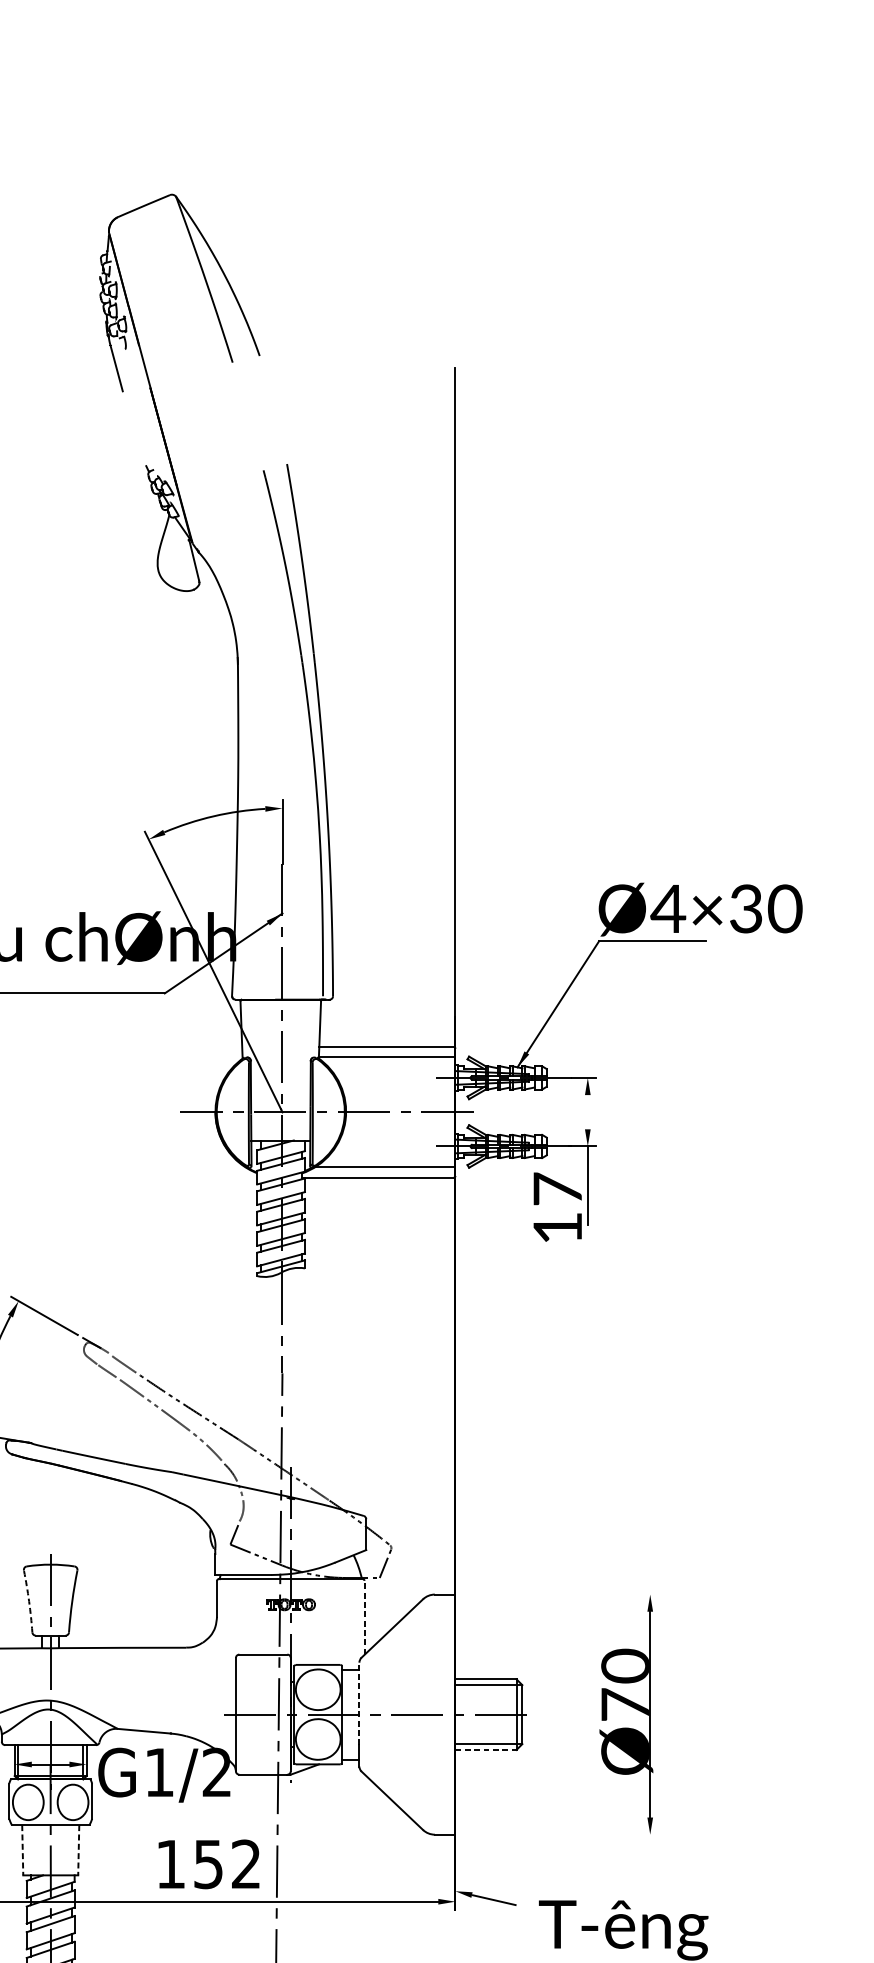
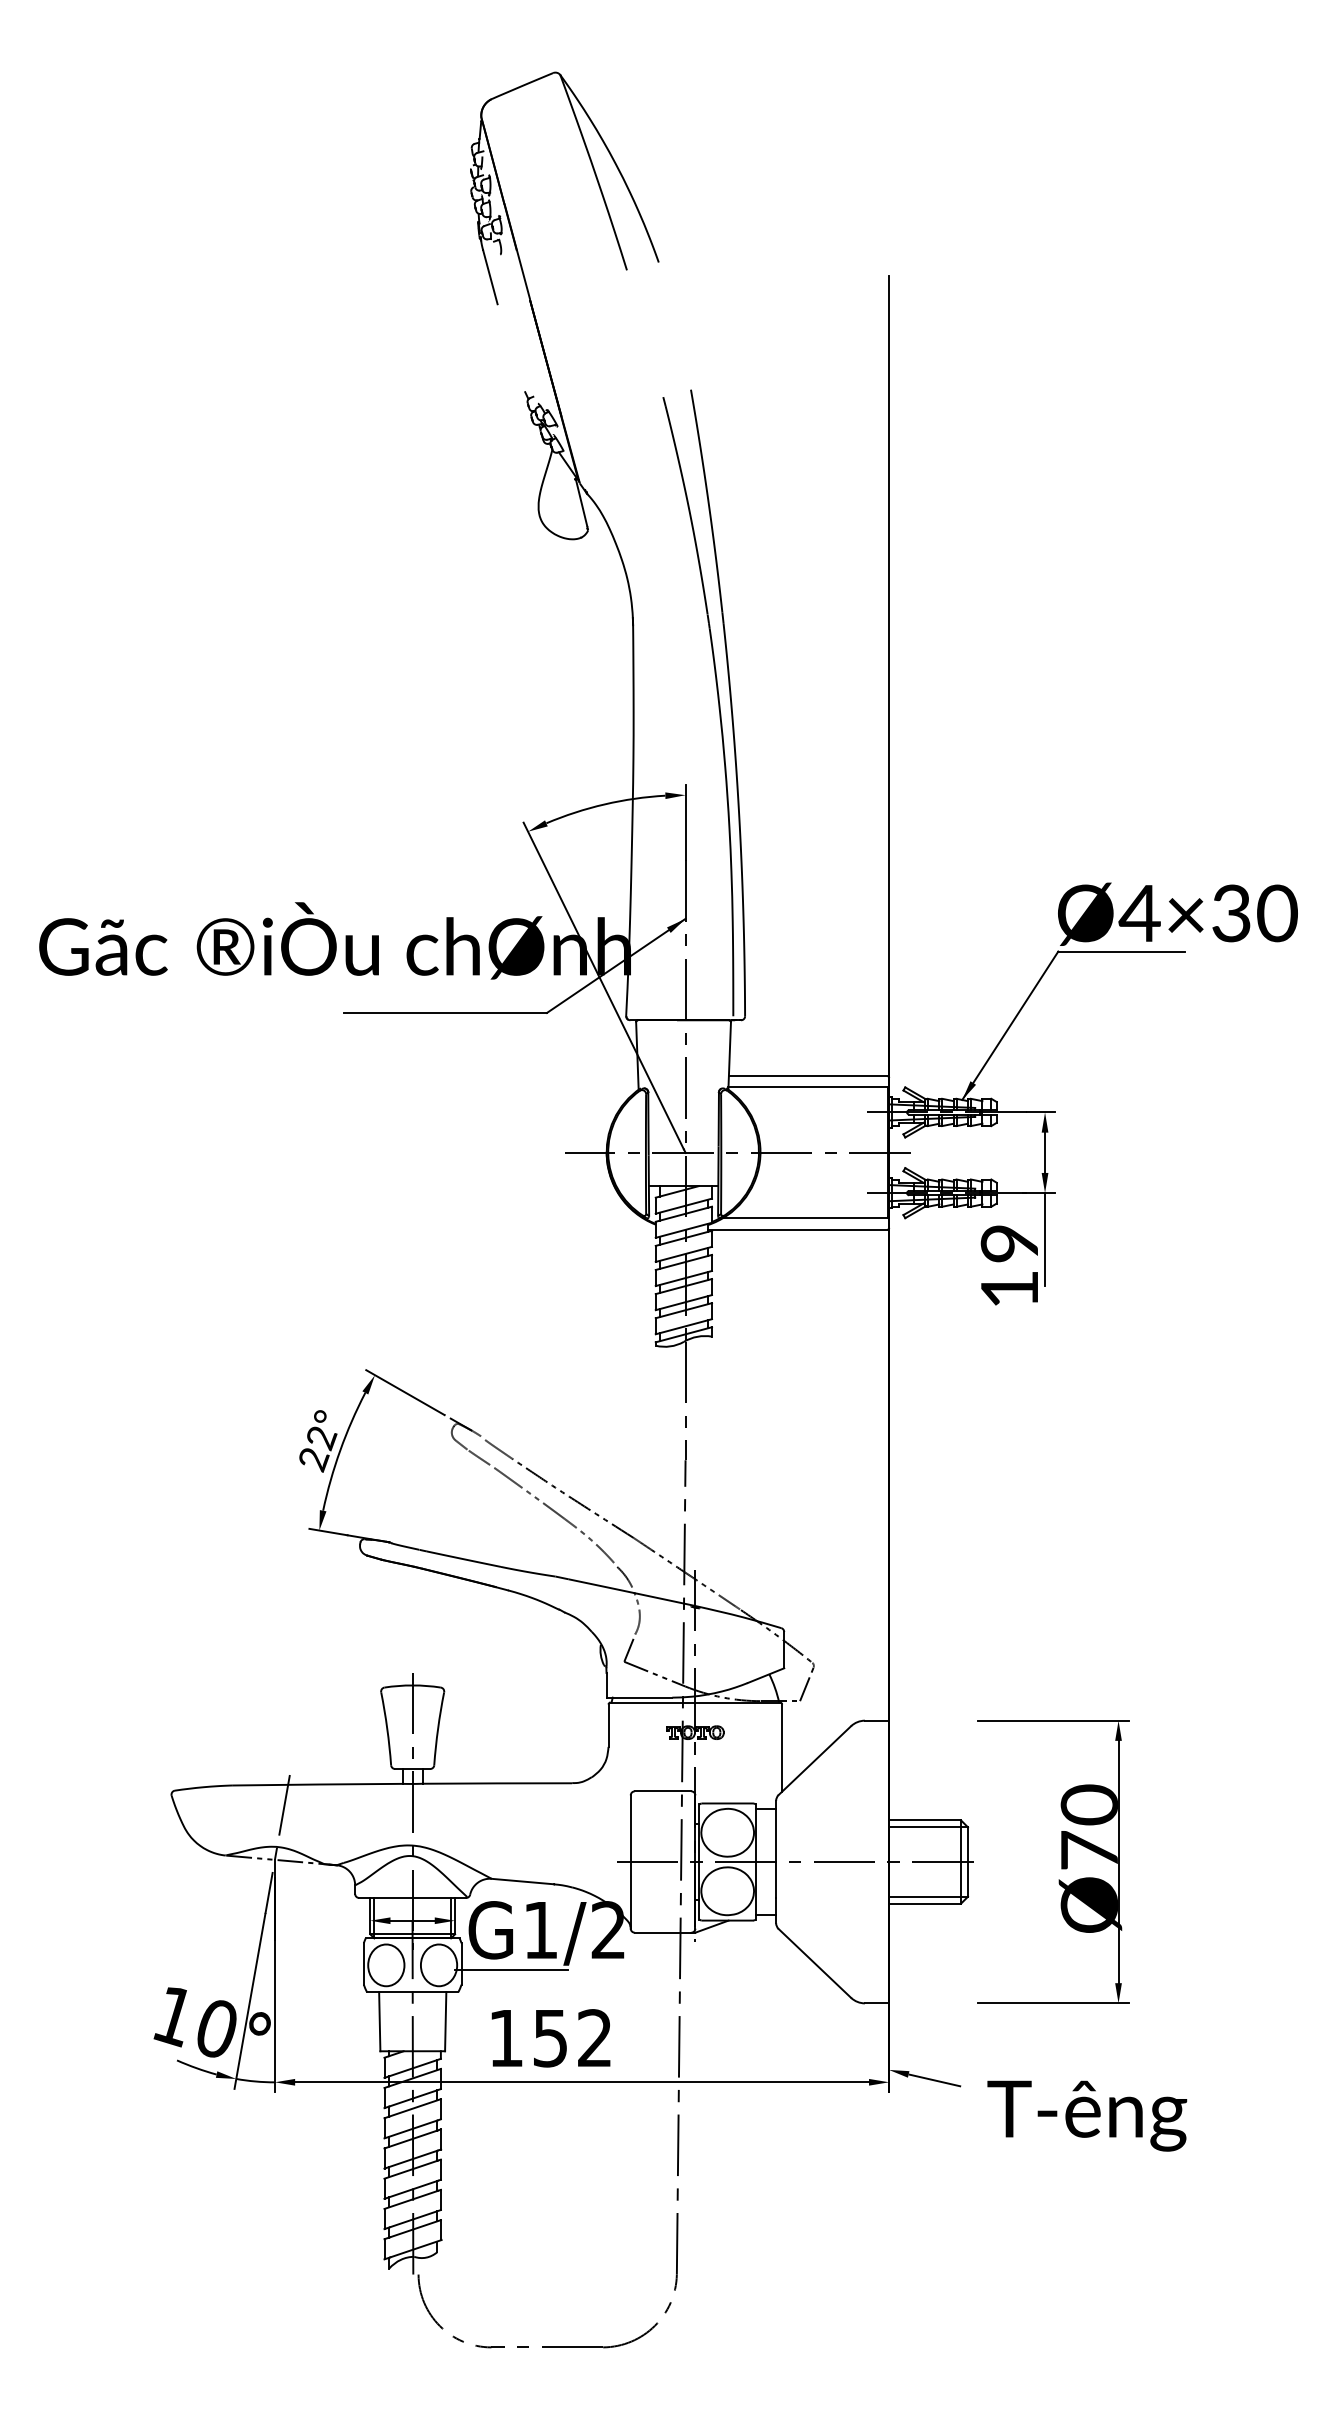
line: (588, 1111) -> (1045, 1152), added
text: (556, 1188) -> (1008, 1242), 17 -> 19
line: (595, 1594) -> (1053, 1720), added
arc: (29, 1601) -> (387, 1728), dashed -> solid
line: (364, 1617) -> (782, 1747), dashed -> solid
line: (359, 1703) -> (776, 1849), dashed -> solid
line: (486, 1749) -> (925, 1903), dashed -> solid
line: (134, 1805) -> (511, 1969), added
line: (595, 1834) -> (1053, 2003), added
line: (22, 1850) -> (379, 2021), dashed -> solid
line: (78, 1850) -> (445, 2021), dashed -> solid
text: (208, 1864) -> (550, 2038), moved

